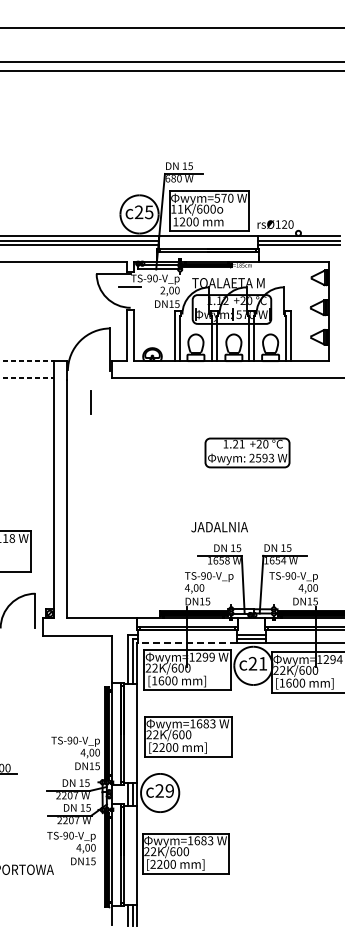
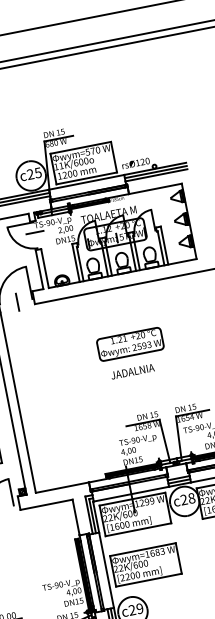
line: (90, 402) -> (17, 302), moved
part: (247, 452) -> (130, 344), moved
text: (219, 527) -> (132, 371), moved
line: (187, 643) -> (131, 494), dashed -> solid
text: (263, 663) -> (192, 498), c21 -> c28

